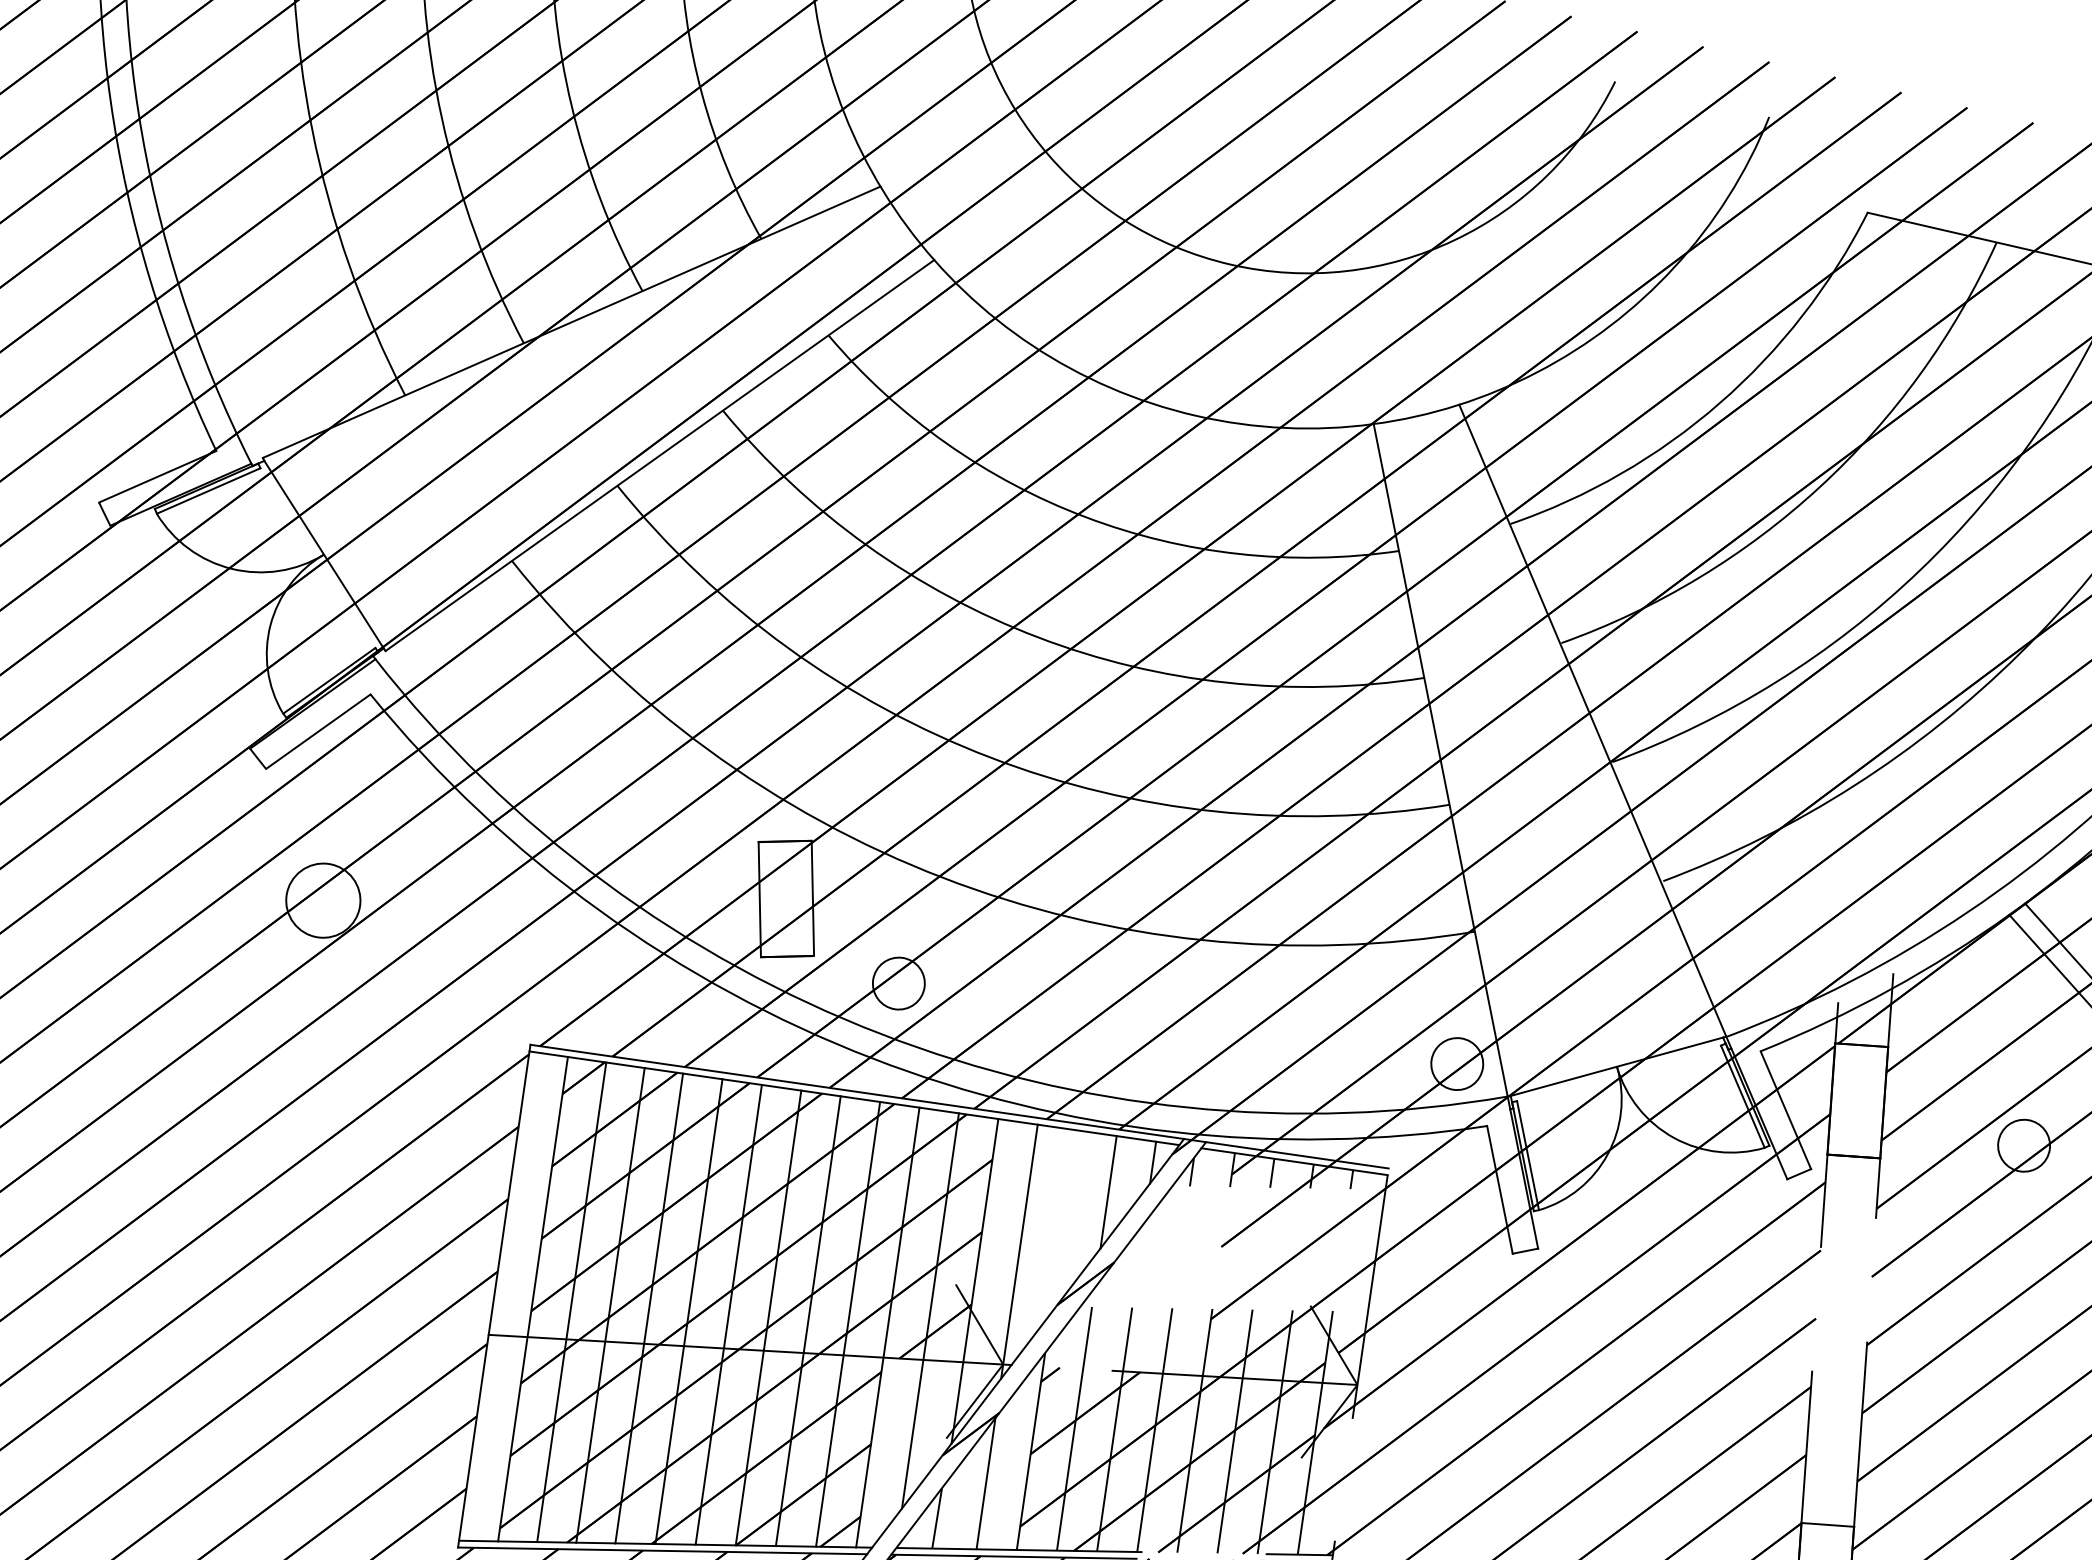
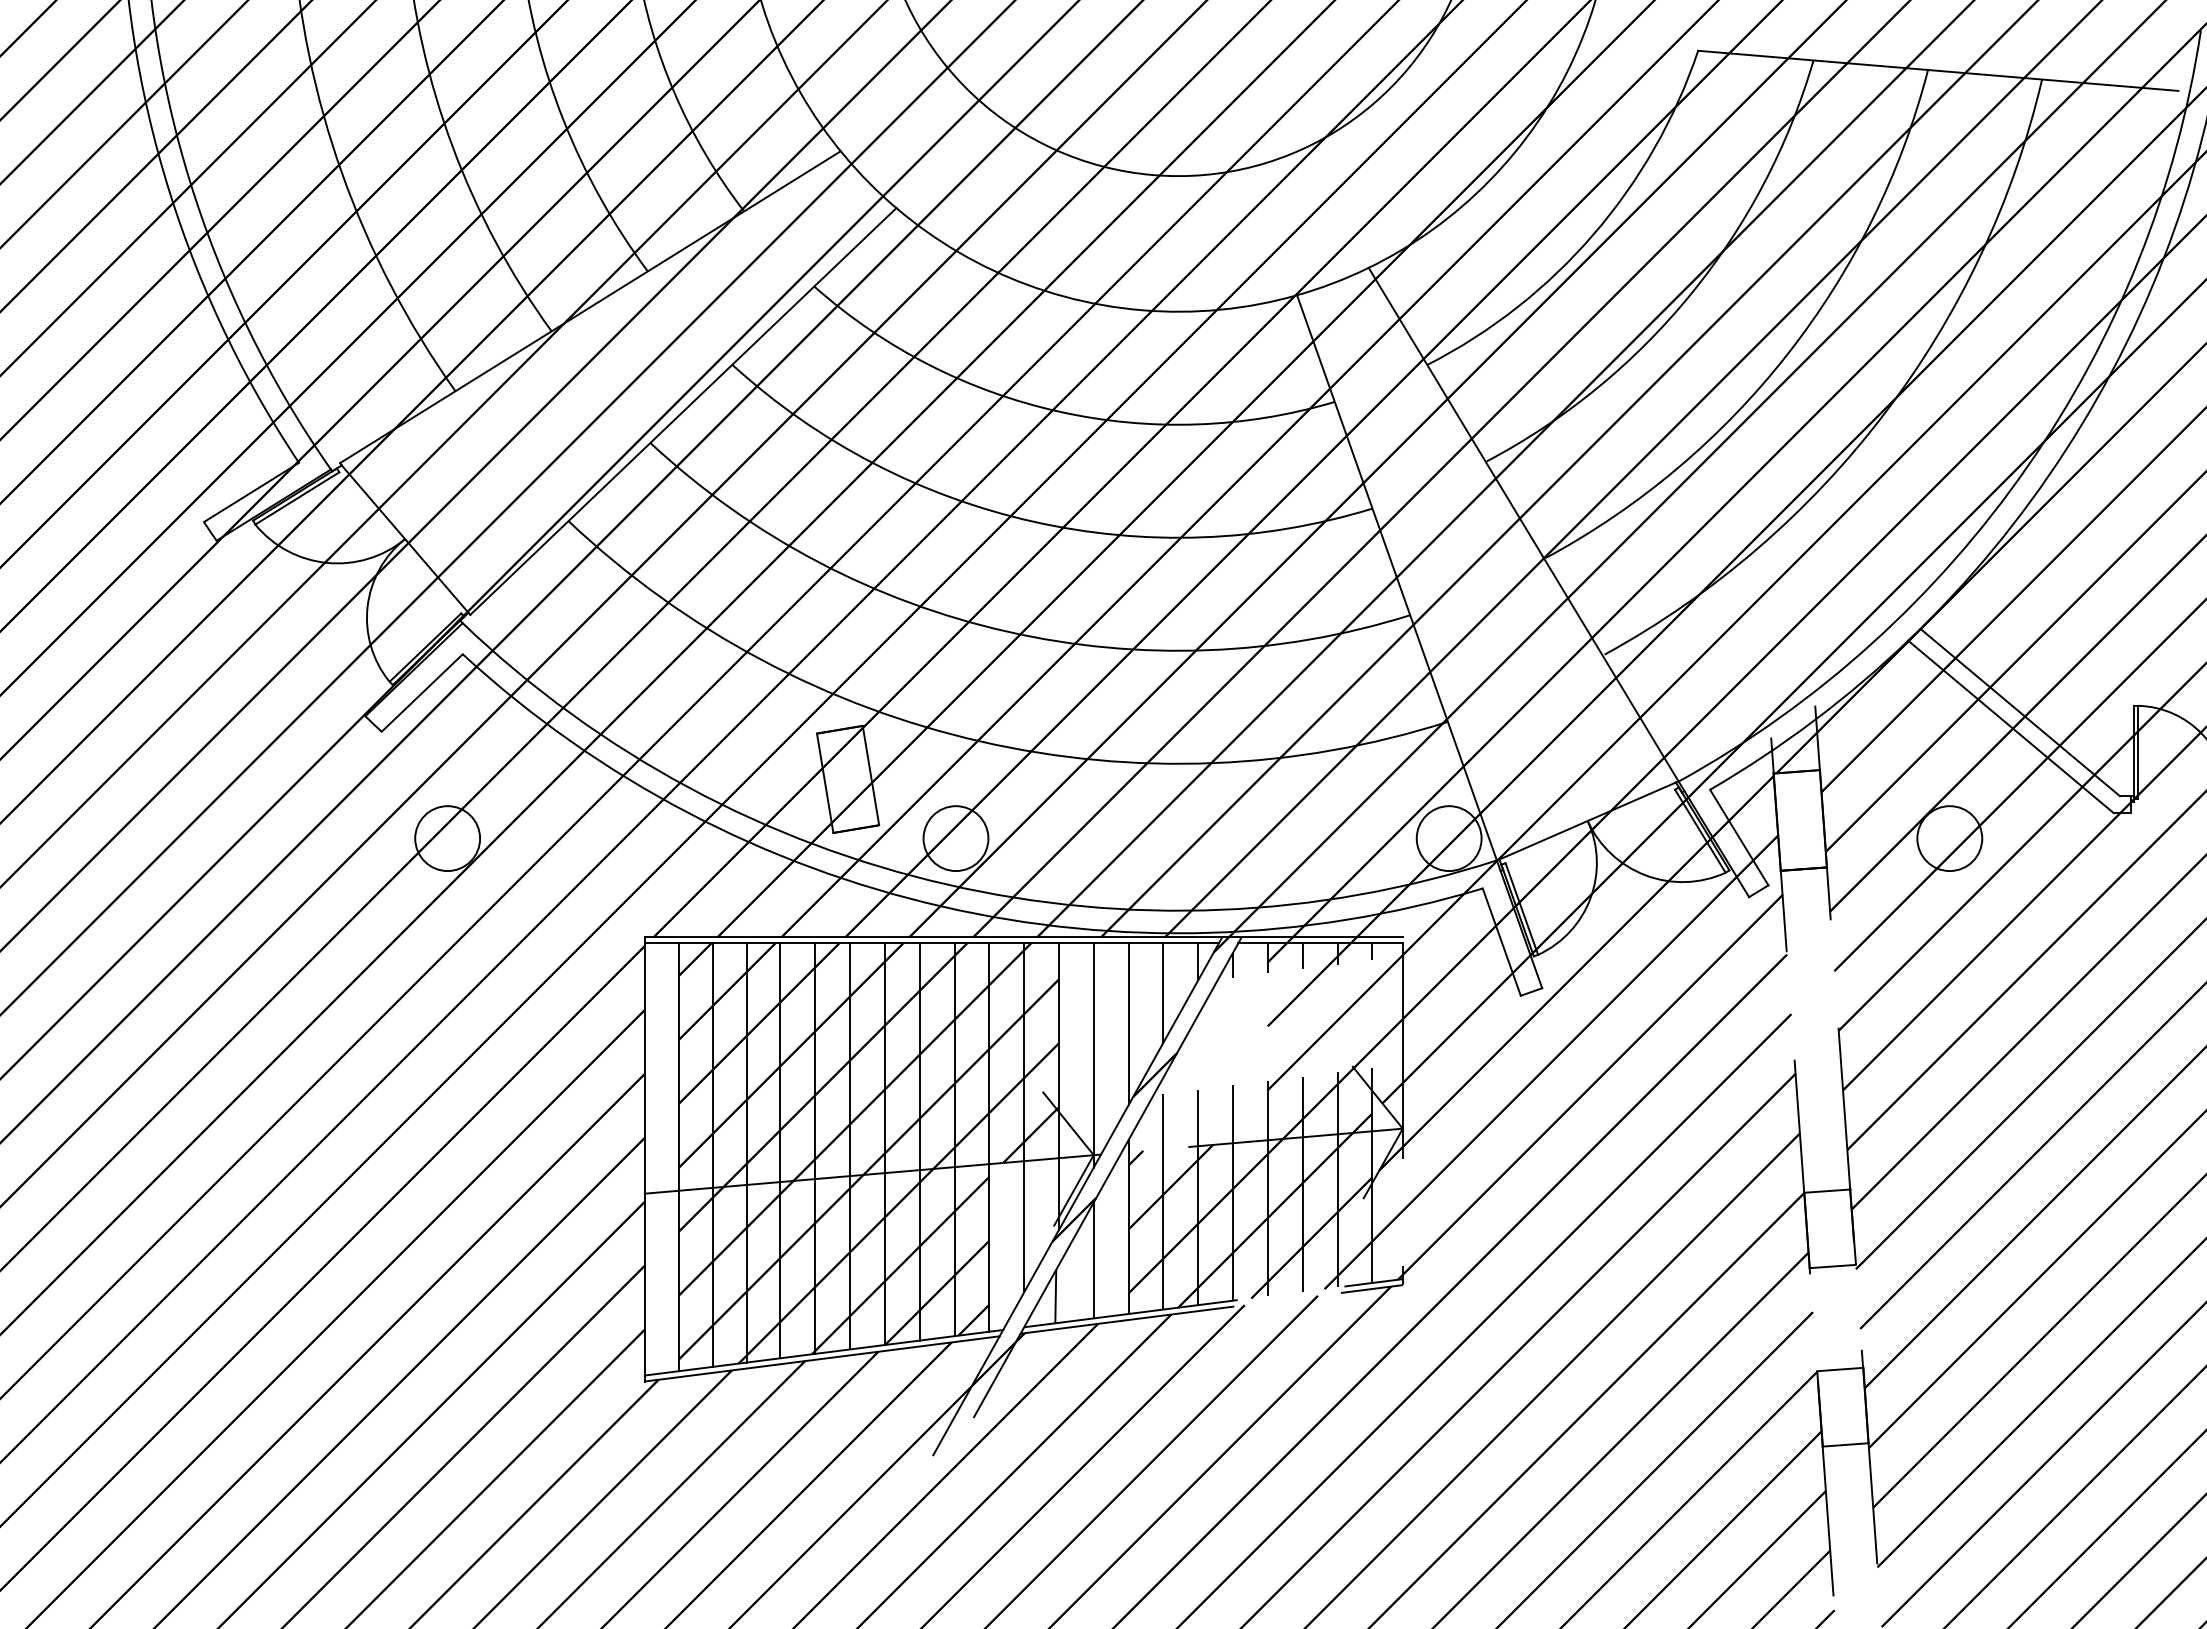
circle: (898, 983) -> (955, 838), size x1.43
circle: (1456, 1063) -> (1448, 838), size x1.43
circle: (2023, 1145) -> (1949, 838), size x1.43
line: (1063, 1222) -> (1128, 1024), added

